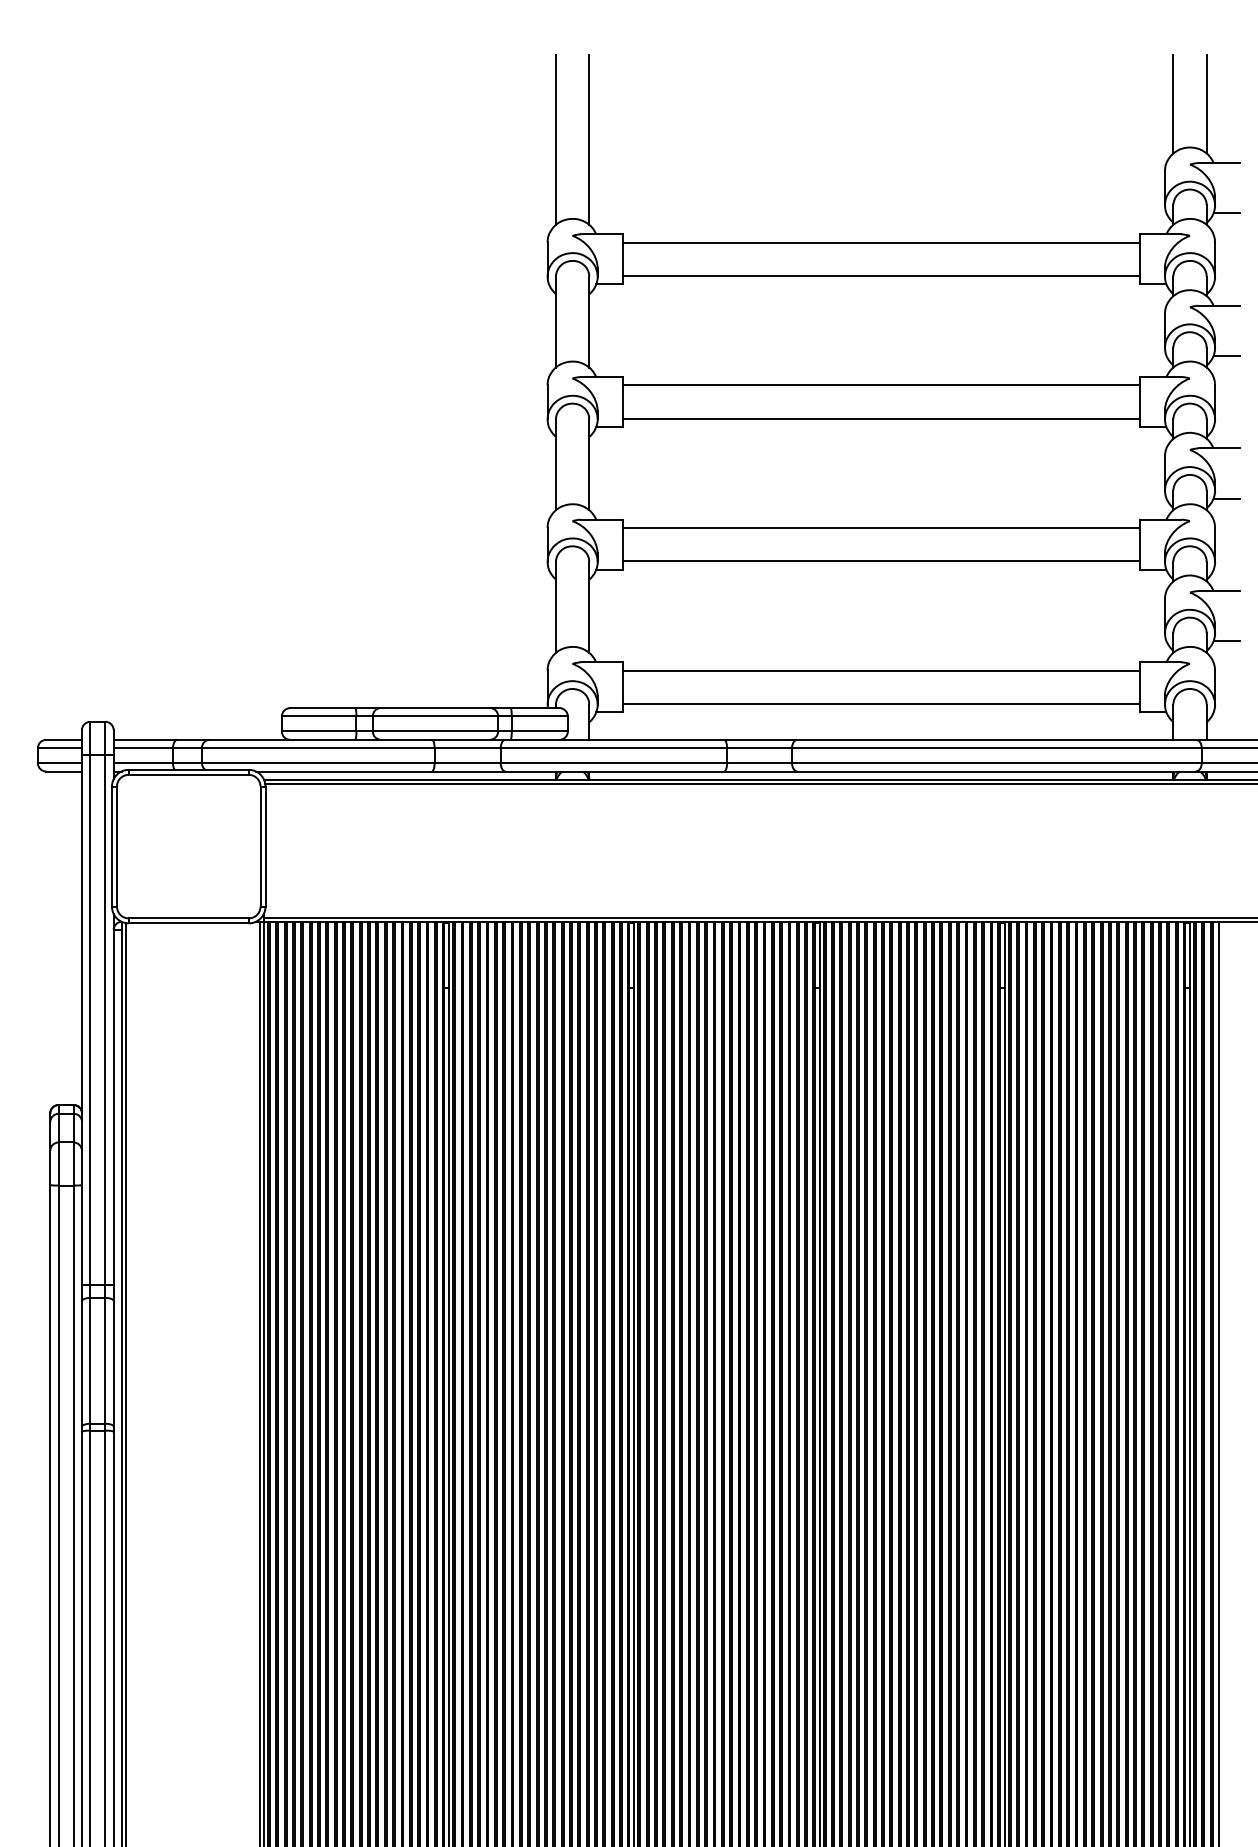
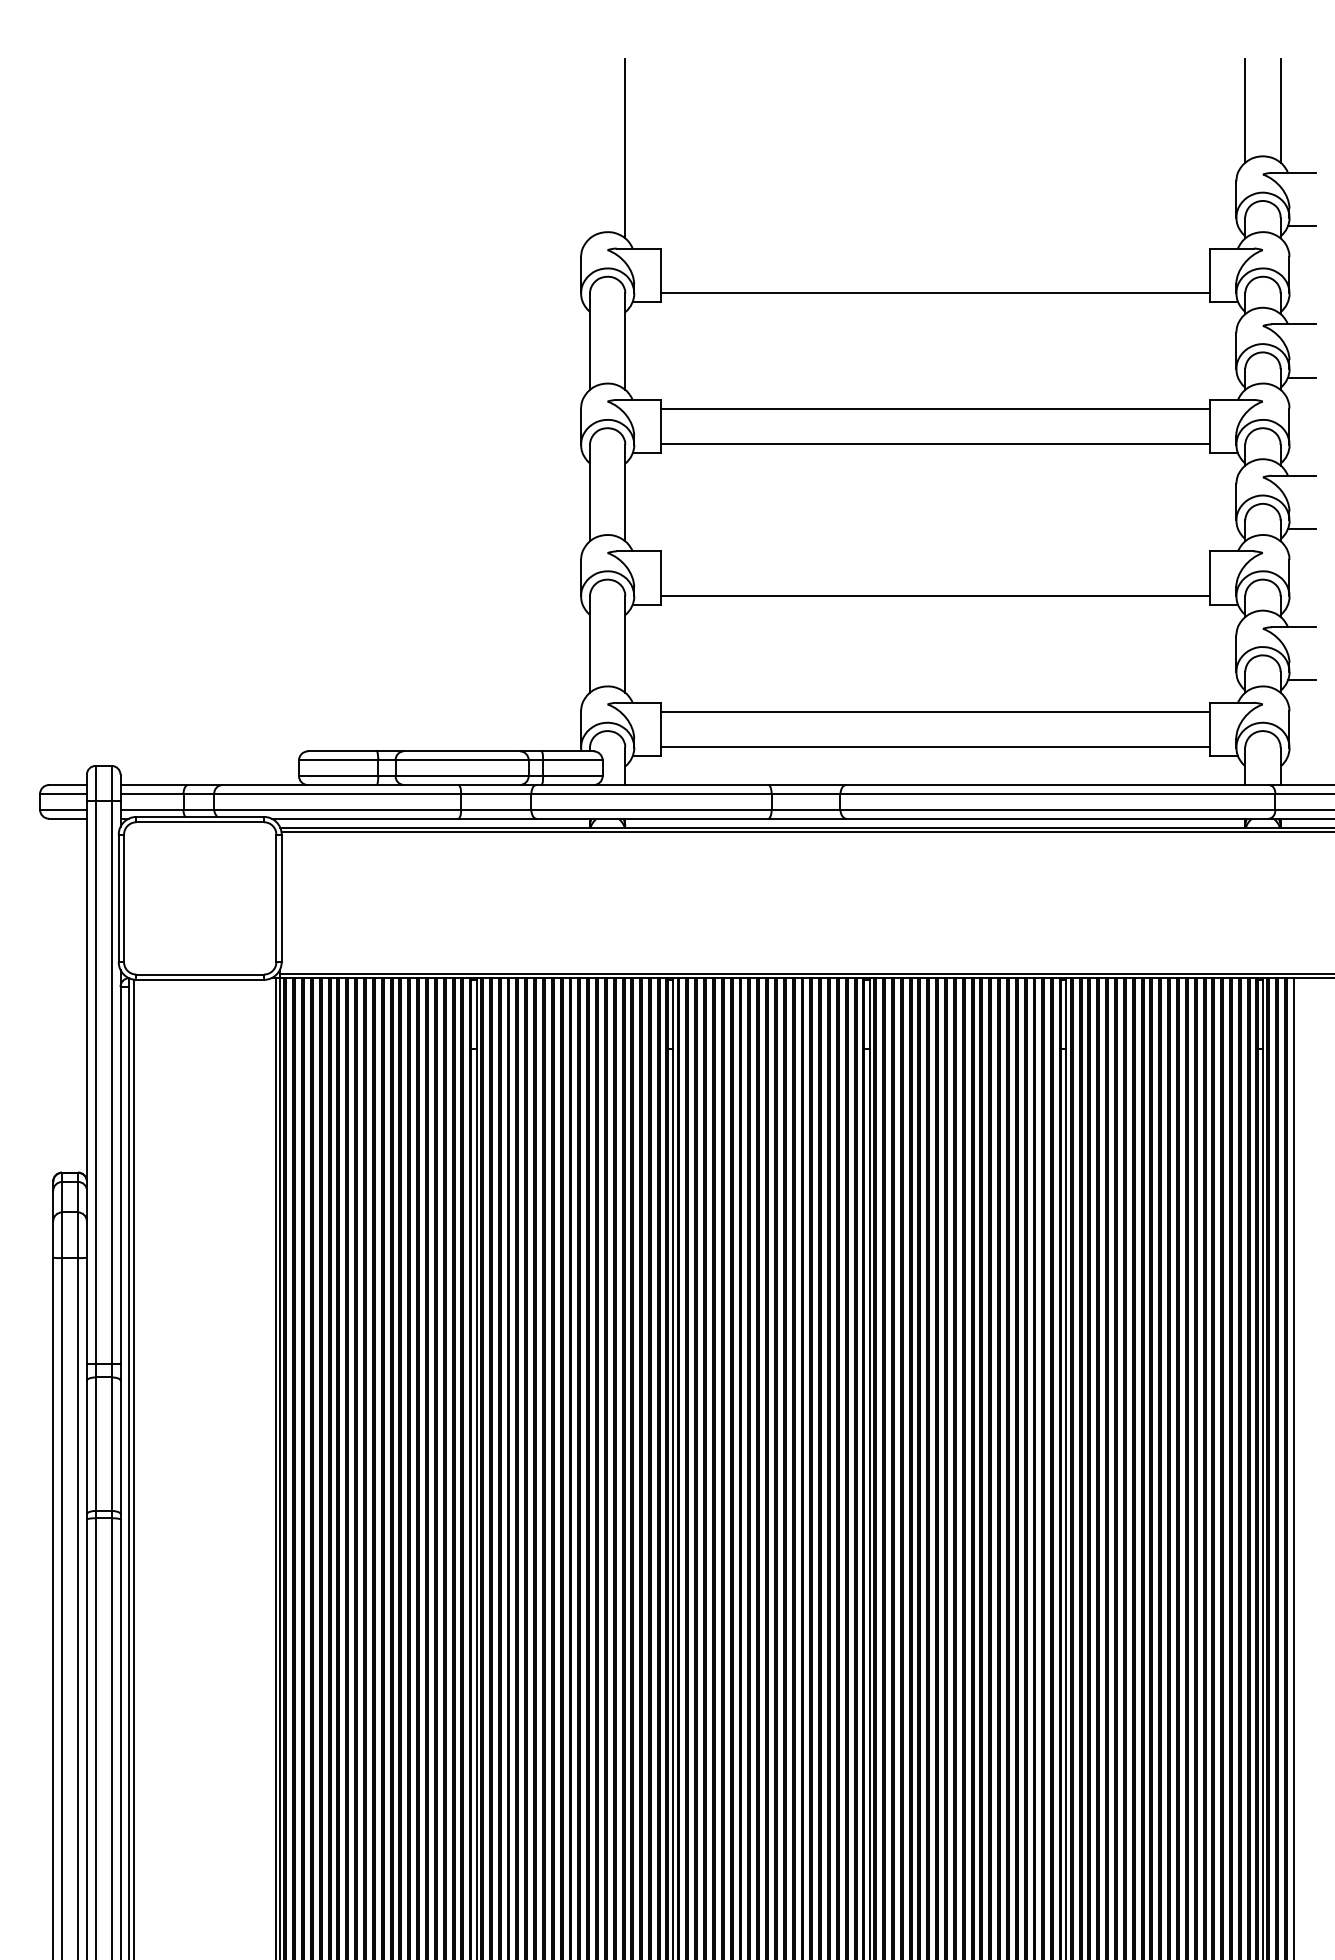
line: (555, 139) -> (589, 147), removed
line: (880, 242) -> (934, 257), removed
line: (880, 528) -> (934, 560), removed

